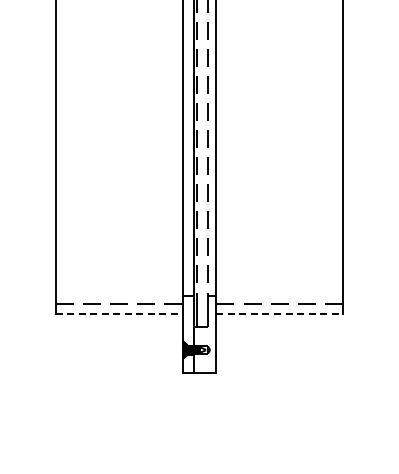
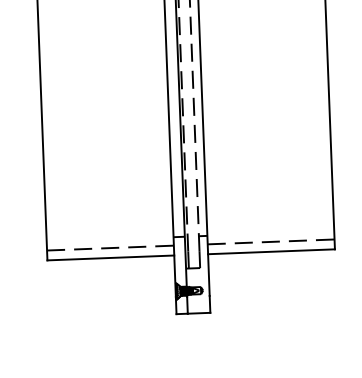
line: (119, 313) -> (111, 257), dashed -> solid
line: (280, 313) -> (272, 251), dashed -> solid

